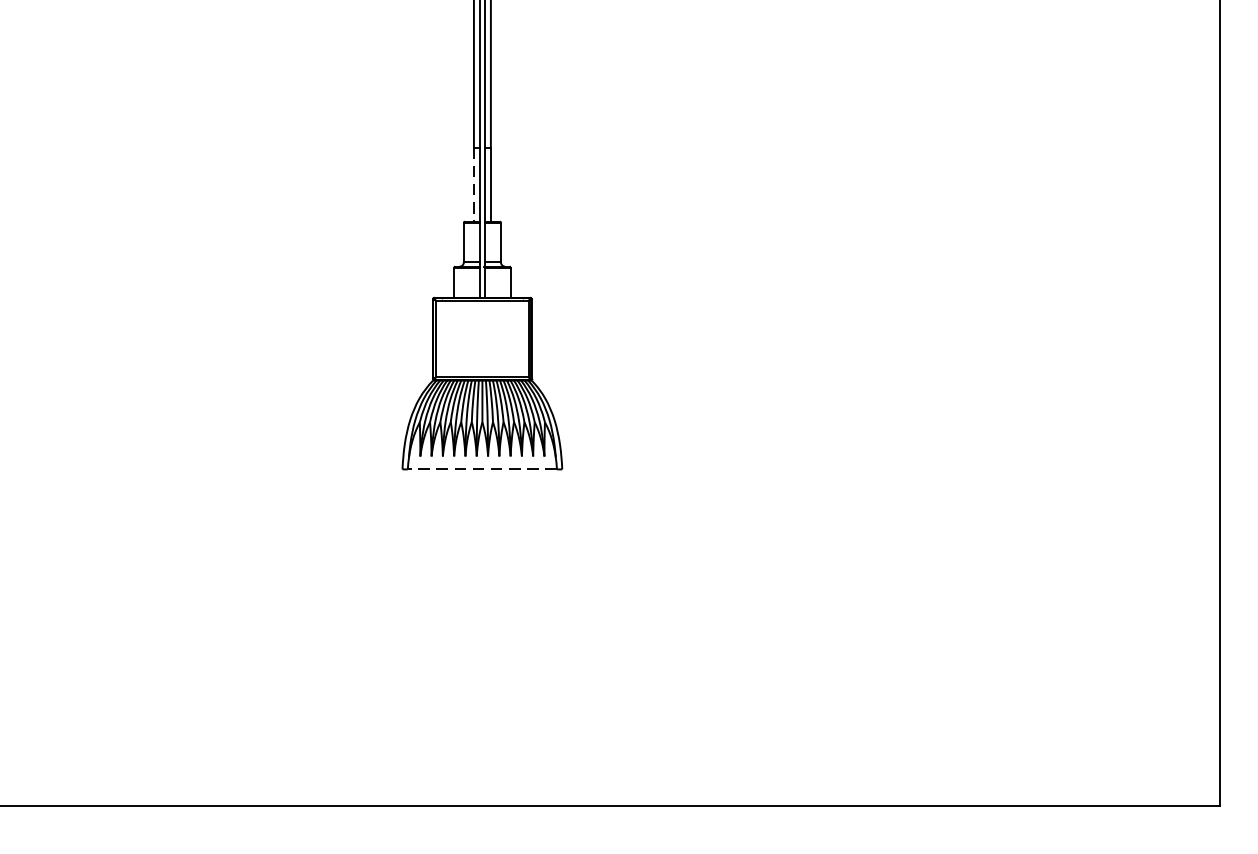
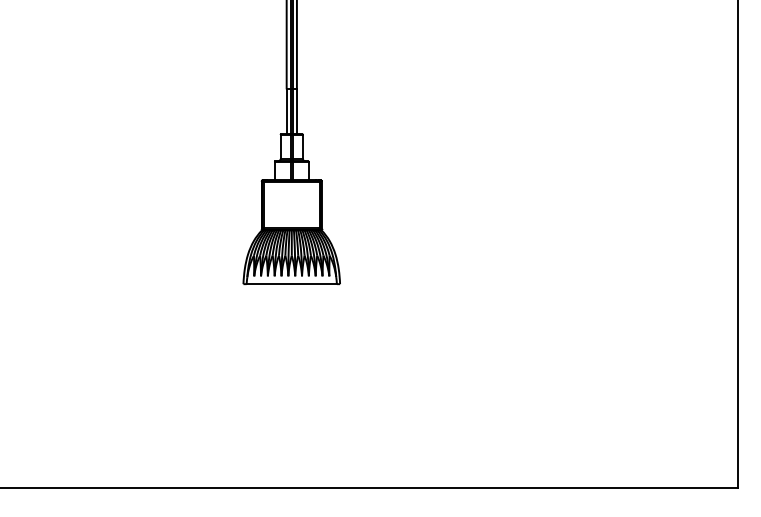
line: (473, 185) -> (286, 112), dashed -> solid
line: (481, 469) -> (291, 284), dashed -> solid

